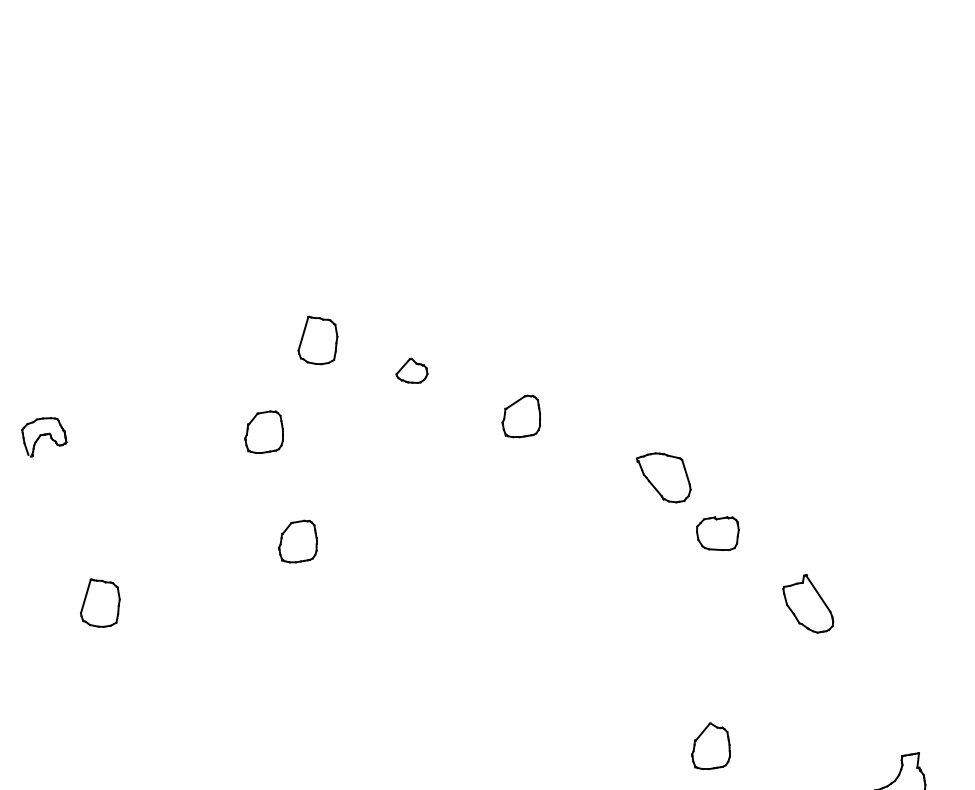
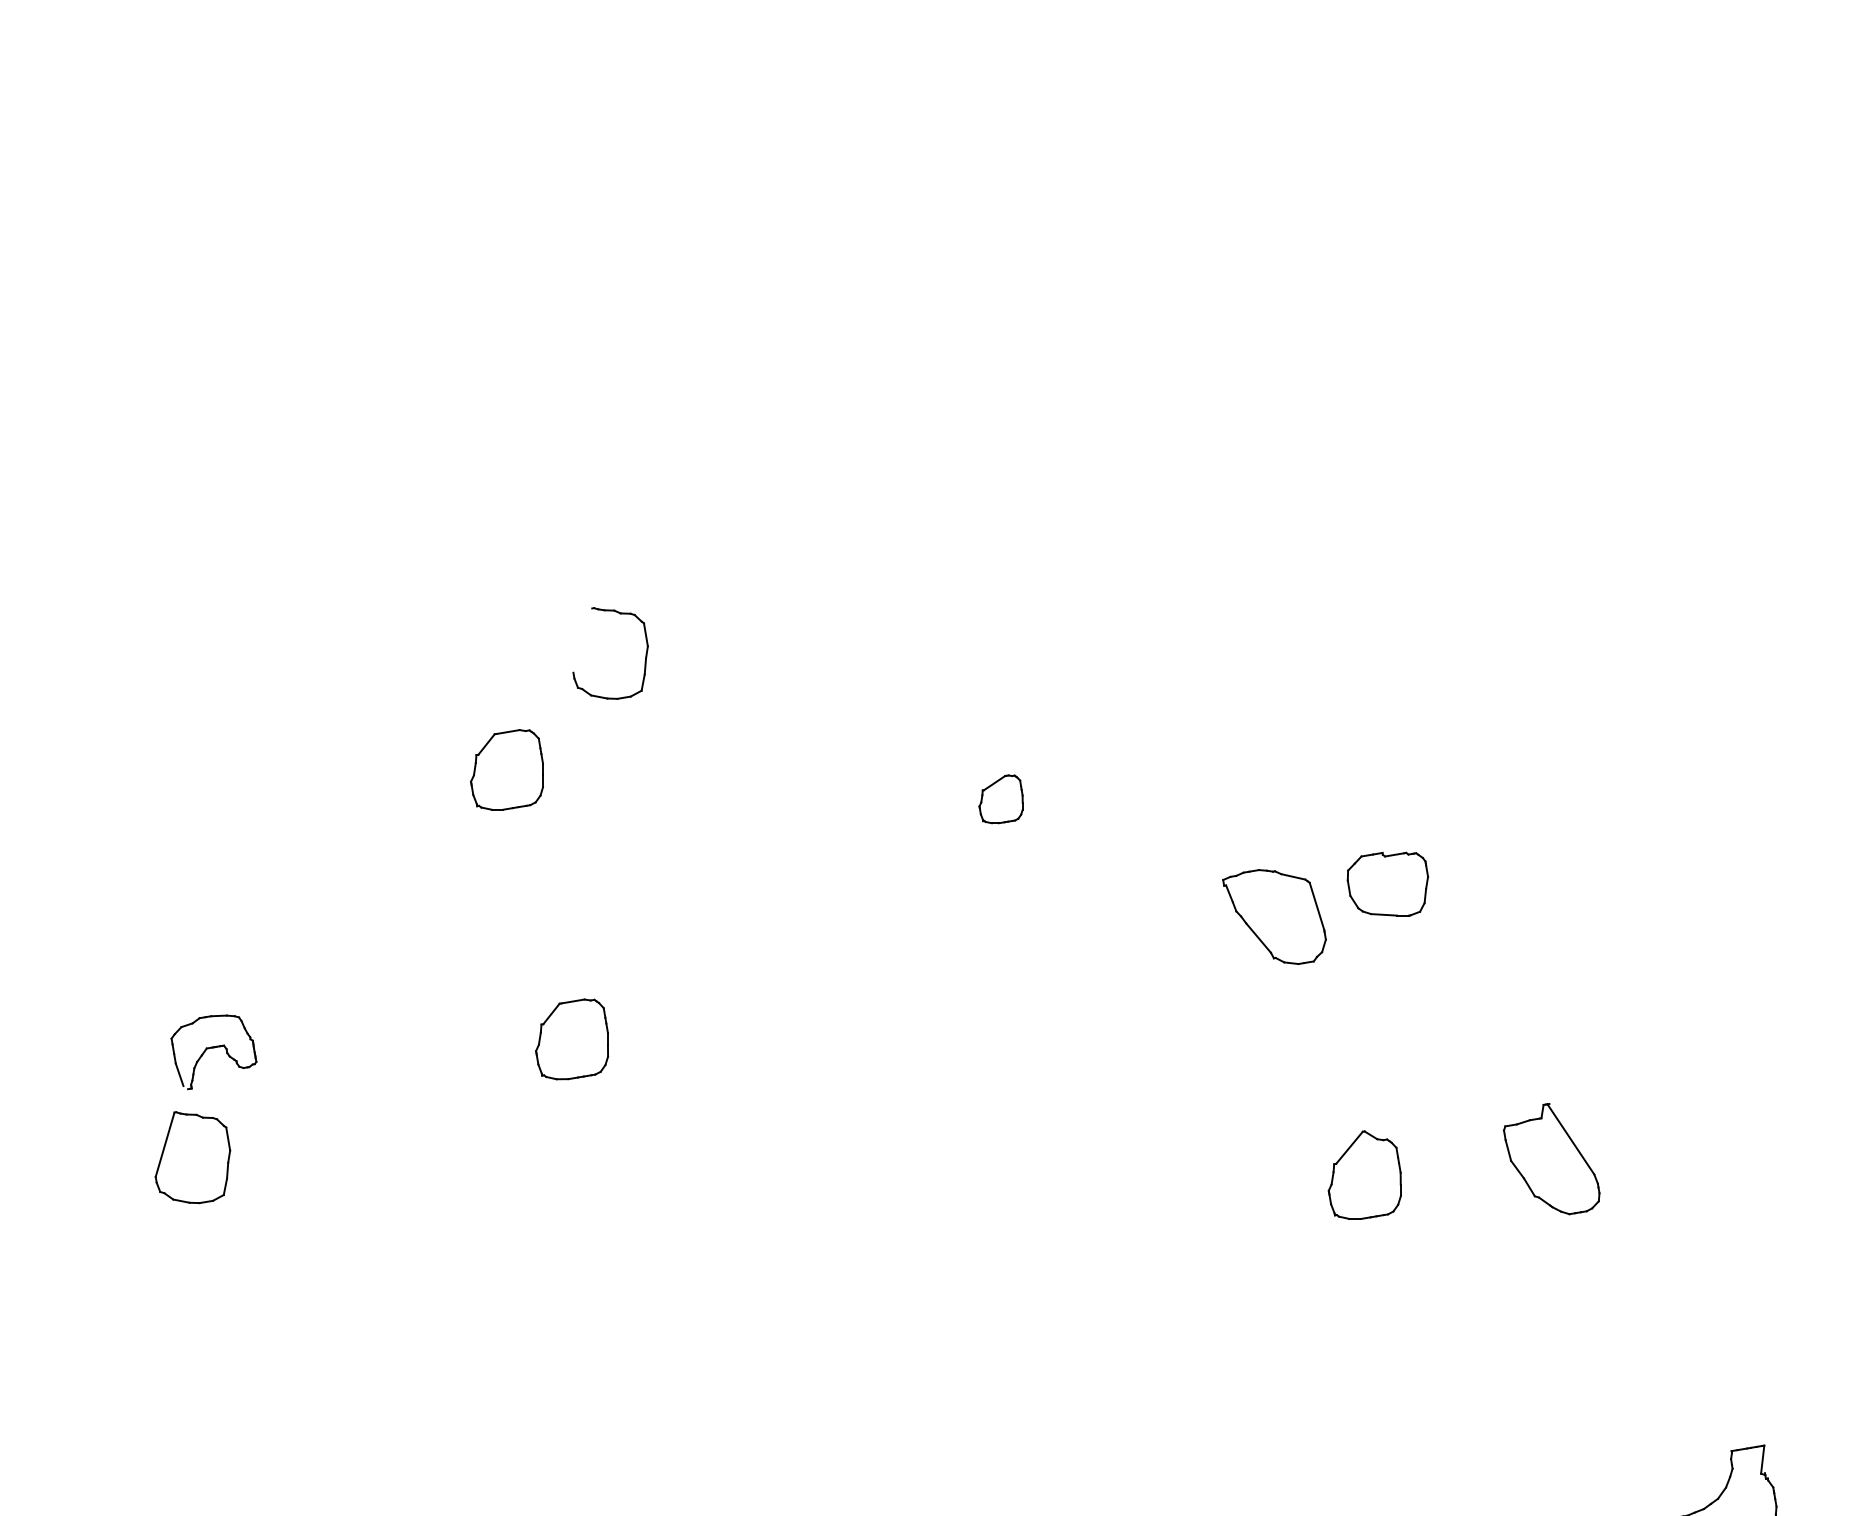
line: (303, 333) -> (582, 639), removed
part: (411, 370) -> (790, 710), removed
part: (521, 416) -> (1001, 799), size x0.6
part: (263, 431) -> (506, 768), moved
part: (44, 437) -> (214, 1052), moved
part: (717, 533) -> (1387, 883), moved
part: (710, 746) -> (1364, 1175), moved

